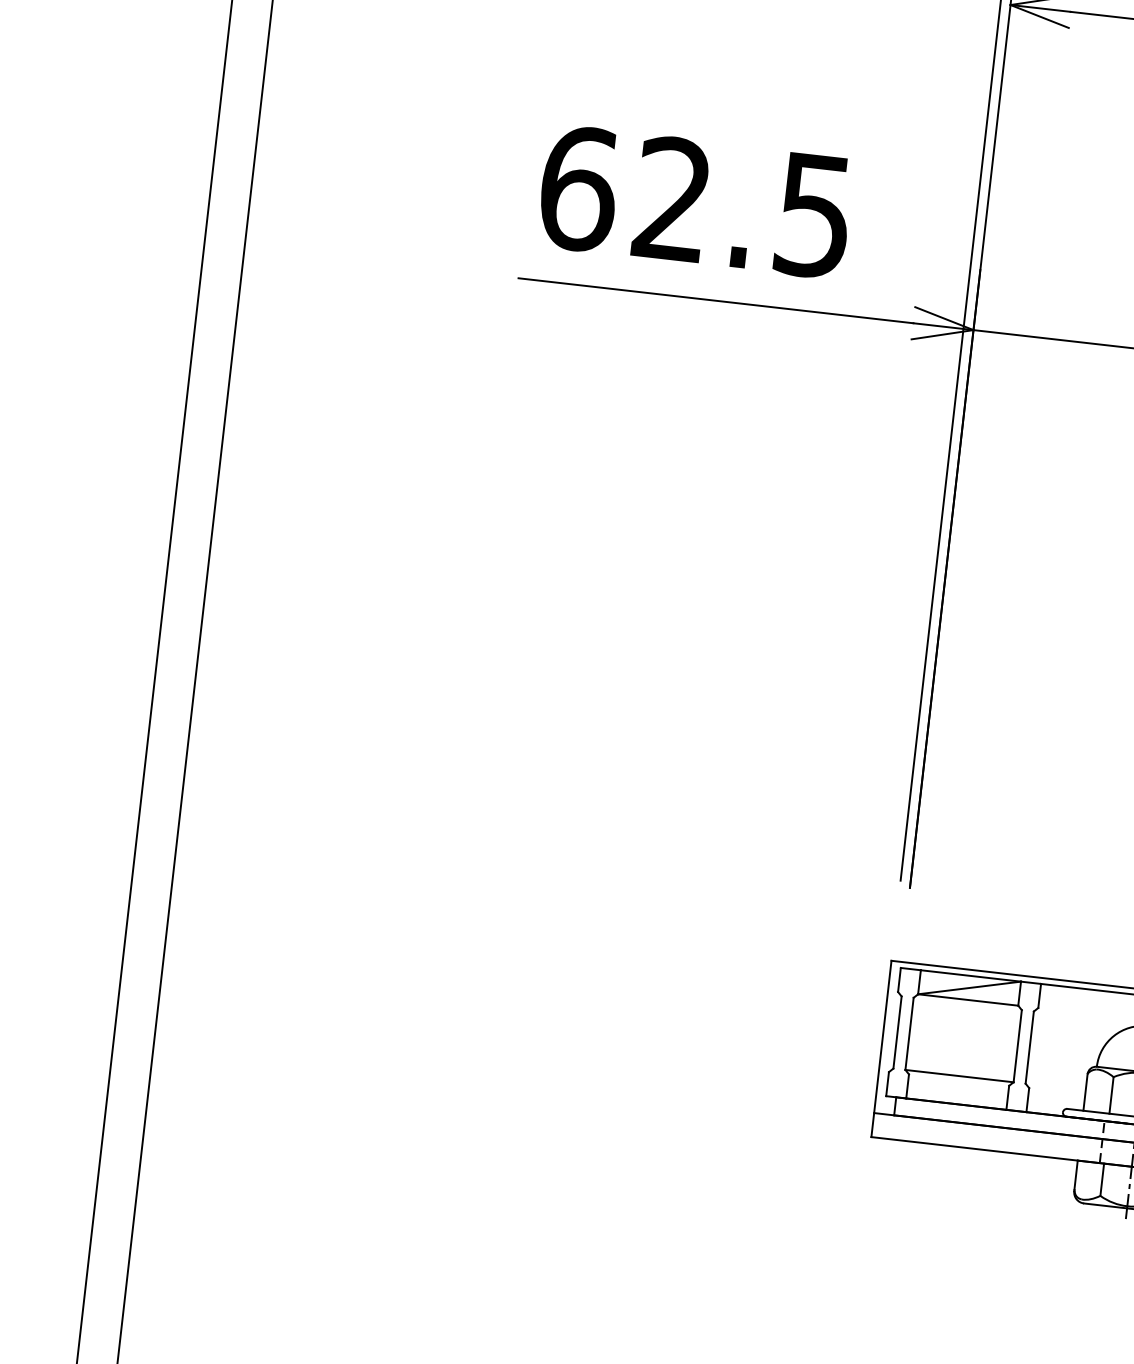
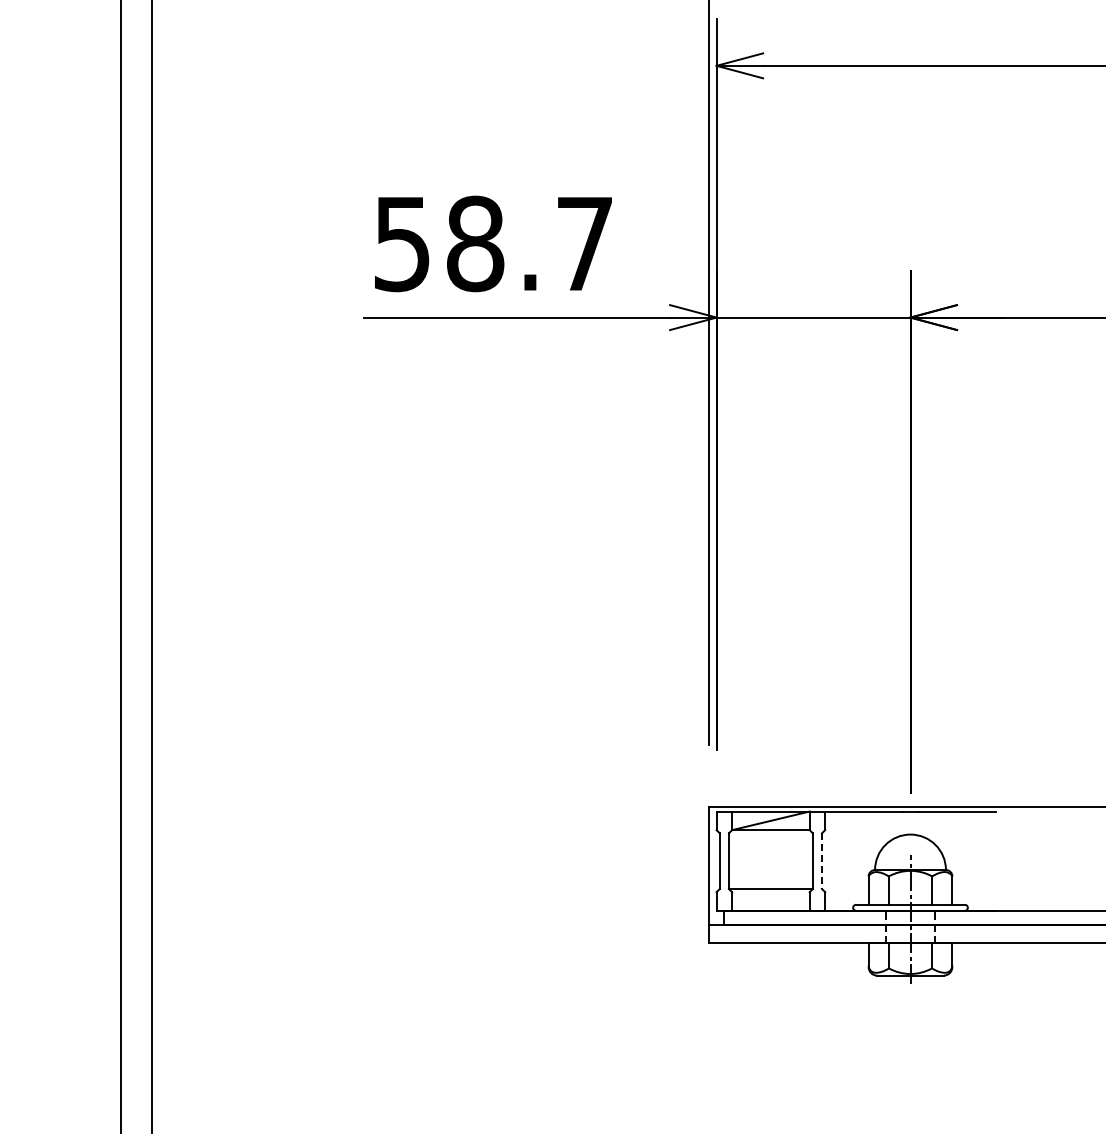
text: (695, 201) -> (492, 243), 62.5 -> 58.7
line: (1030, 1048) -> (822, 861), solid -> dashed

